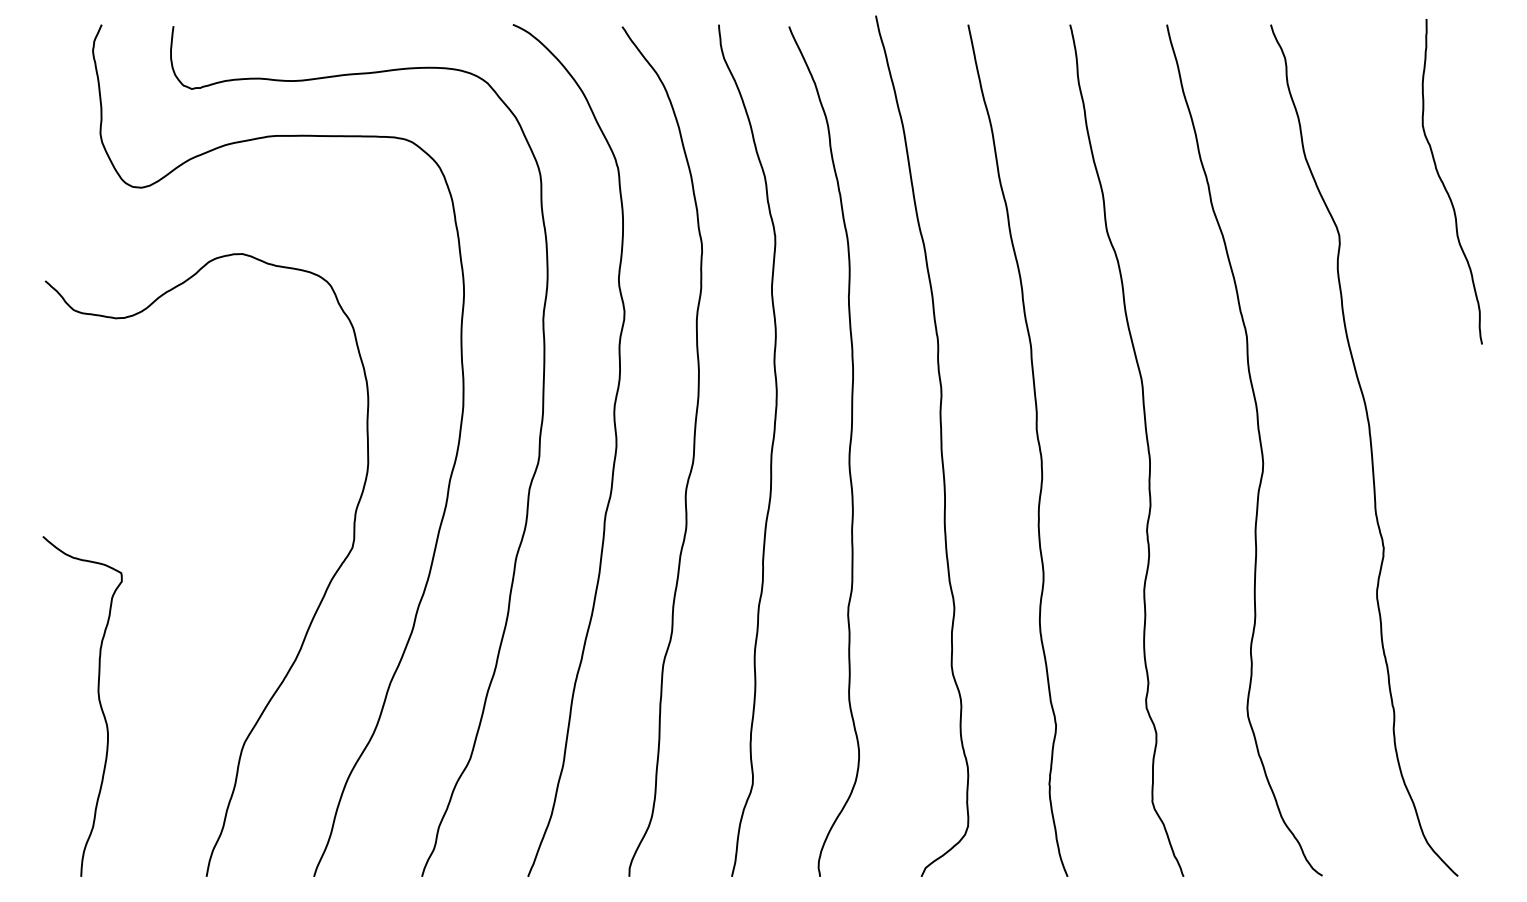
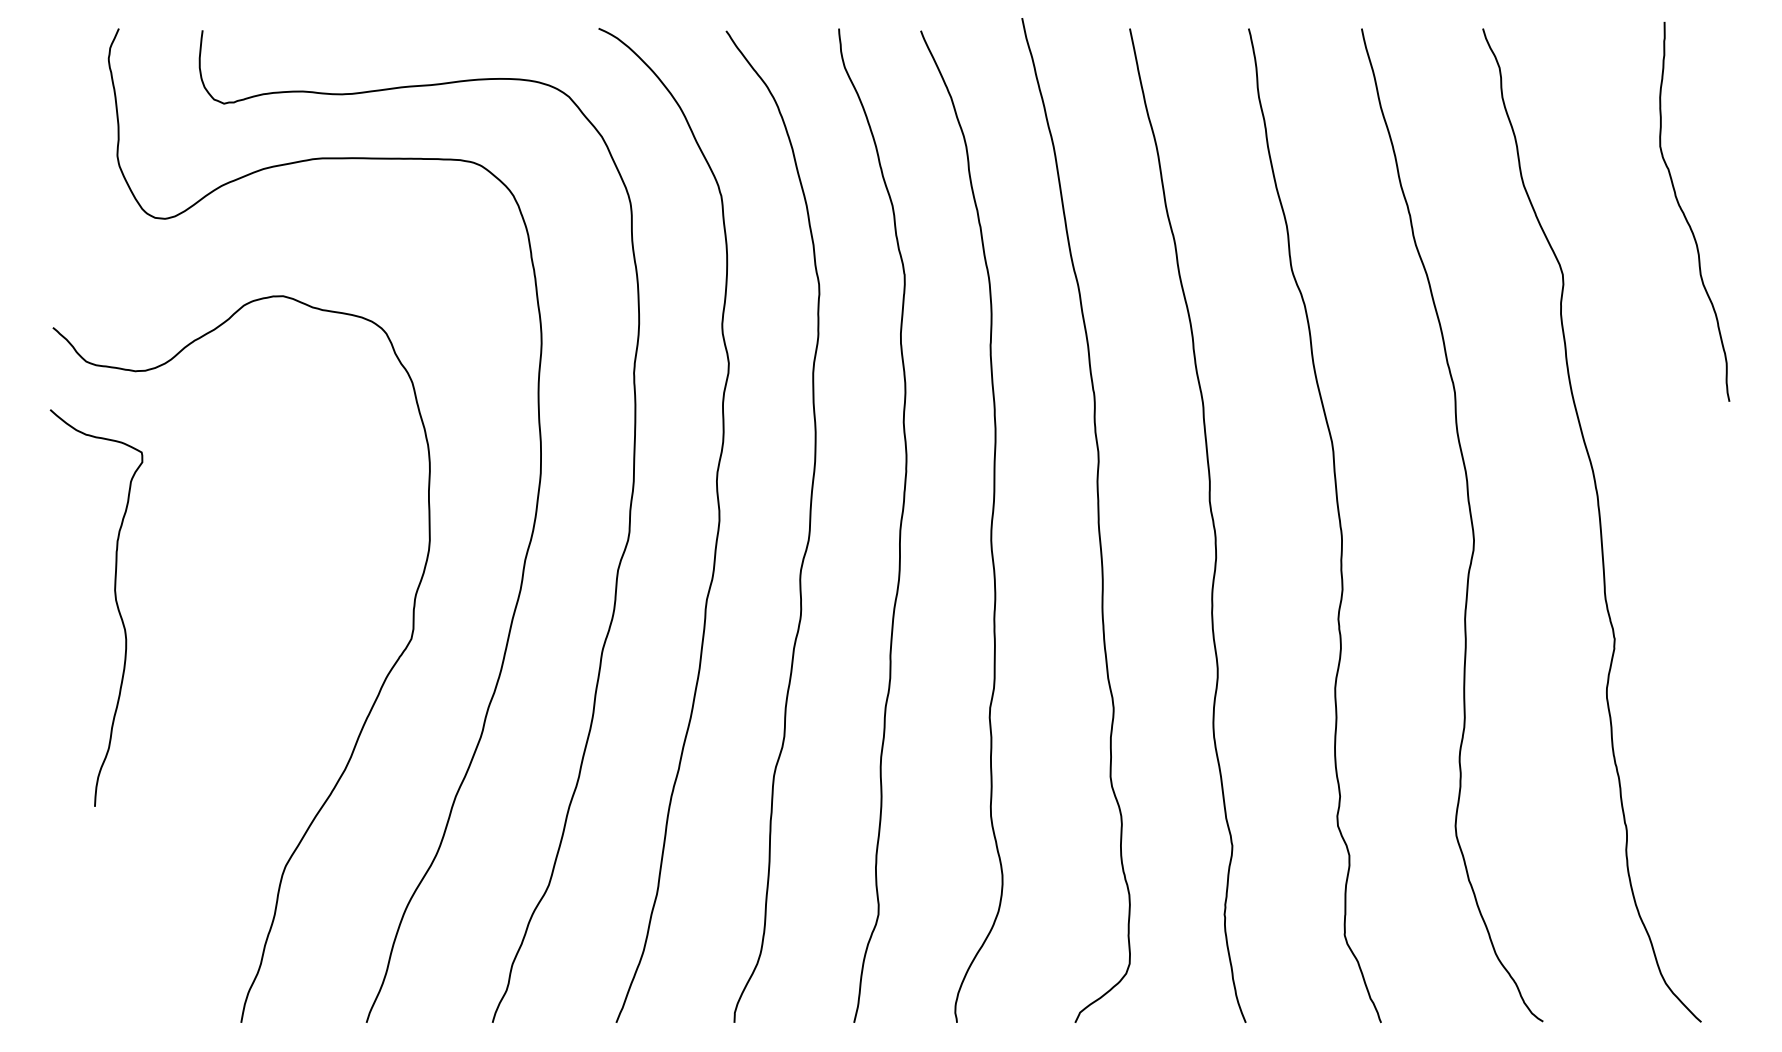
curve: (98, 701) -> (115, 602), moved

